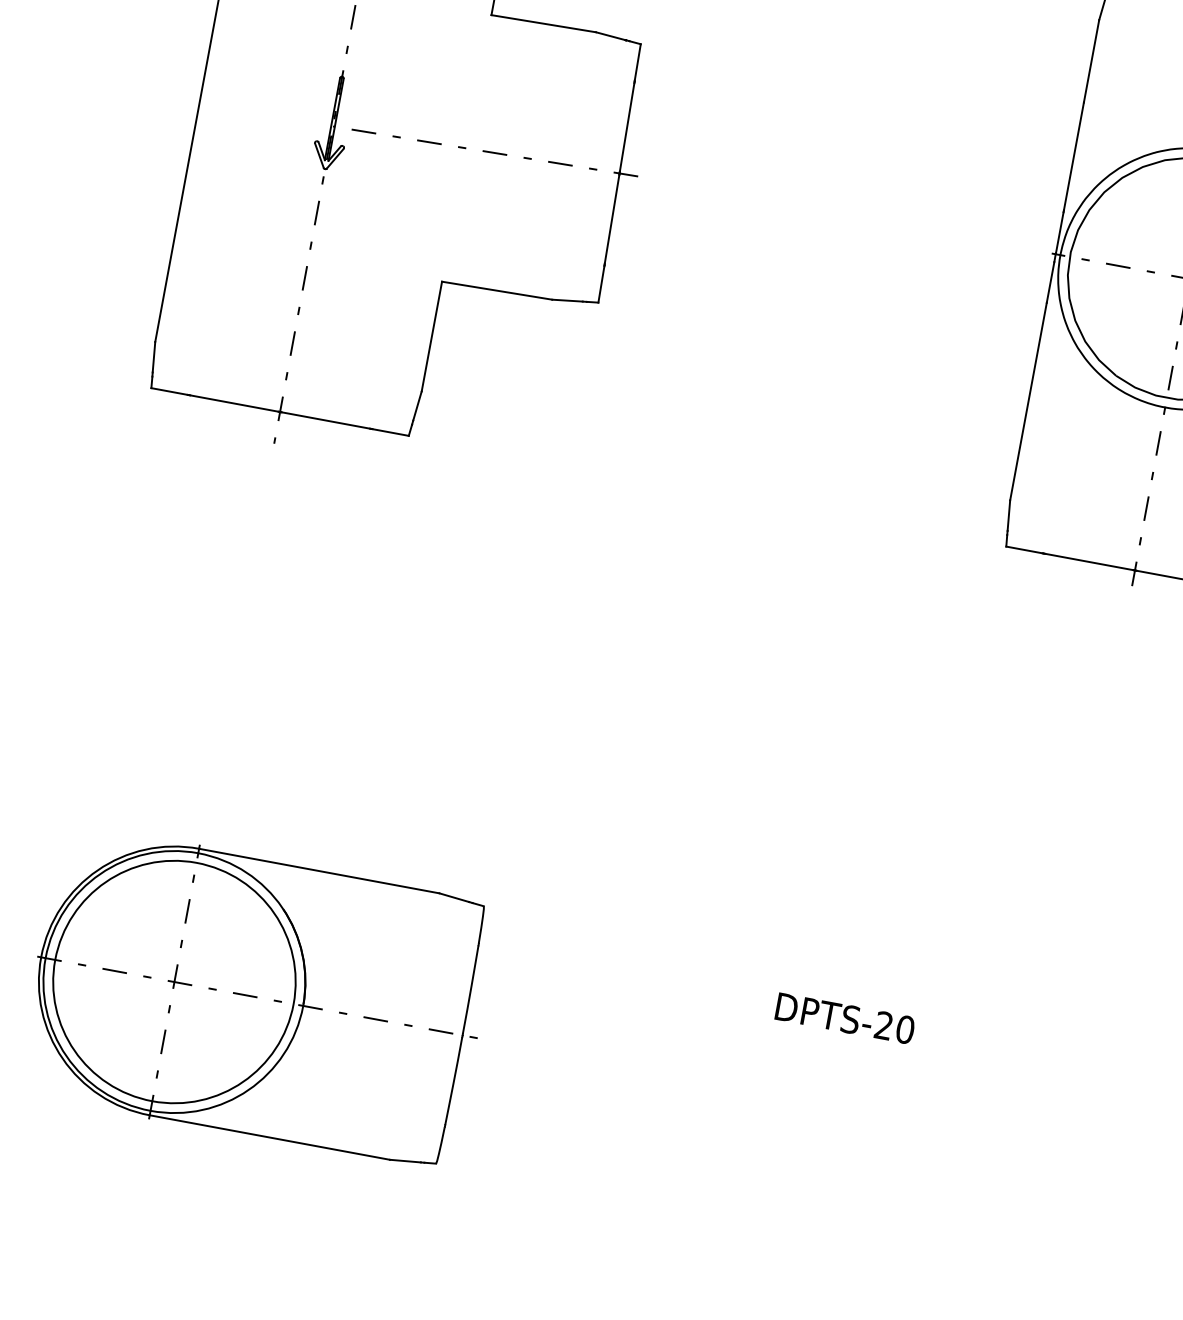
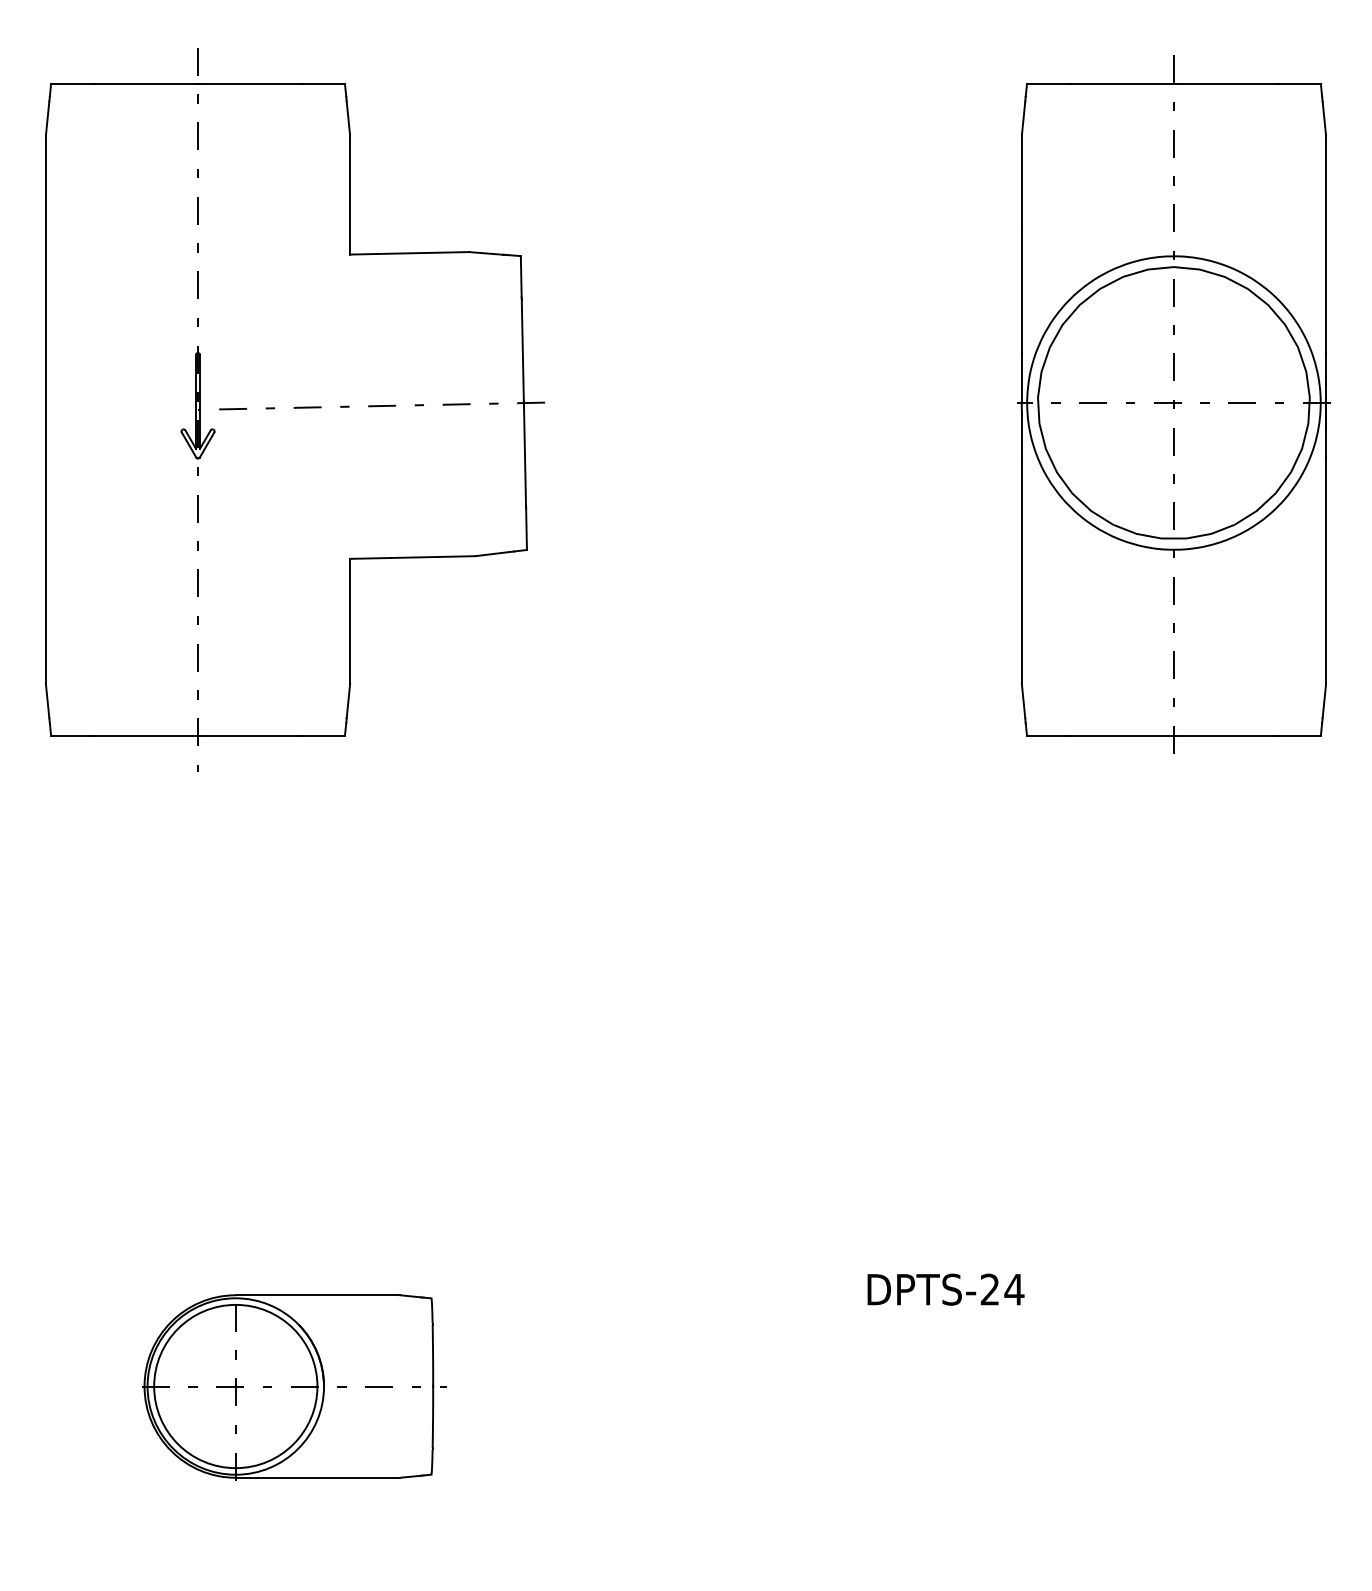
part: (257, 997) -> (292, 1386), size x0.6
text: (905, 1029) -> (1014, 1289), DPTS-20 -> DPTS-24

